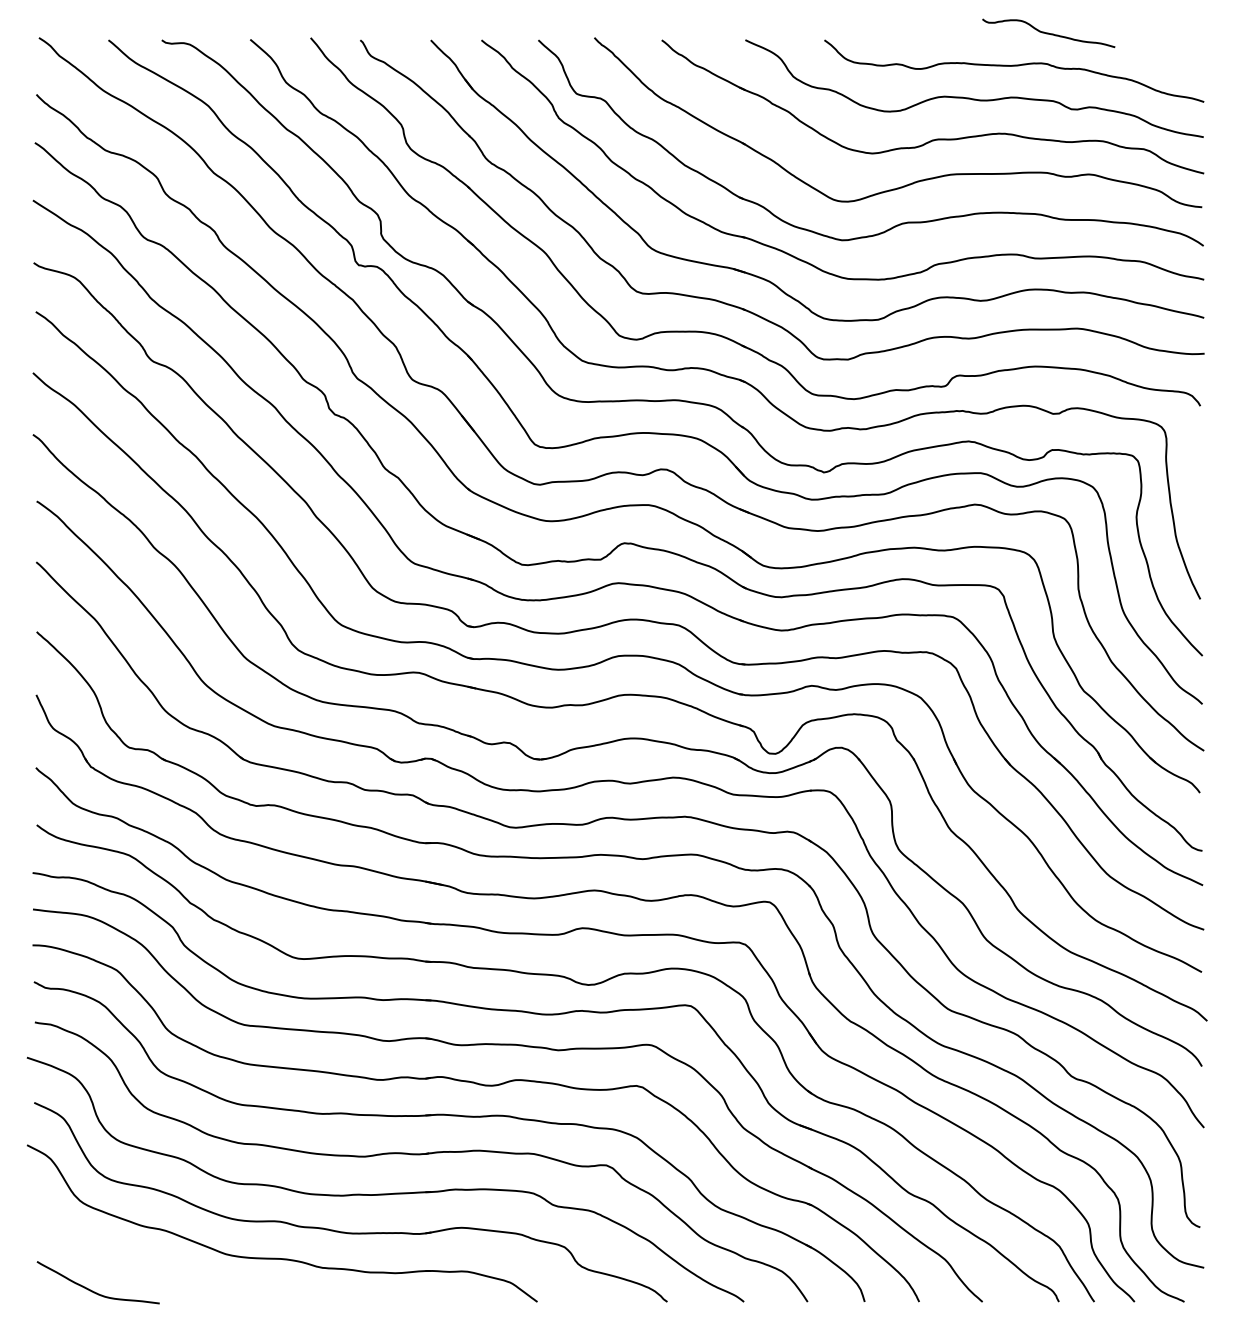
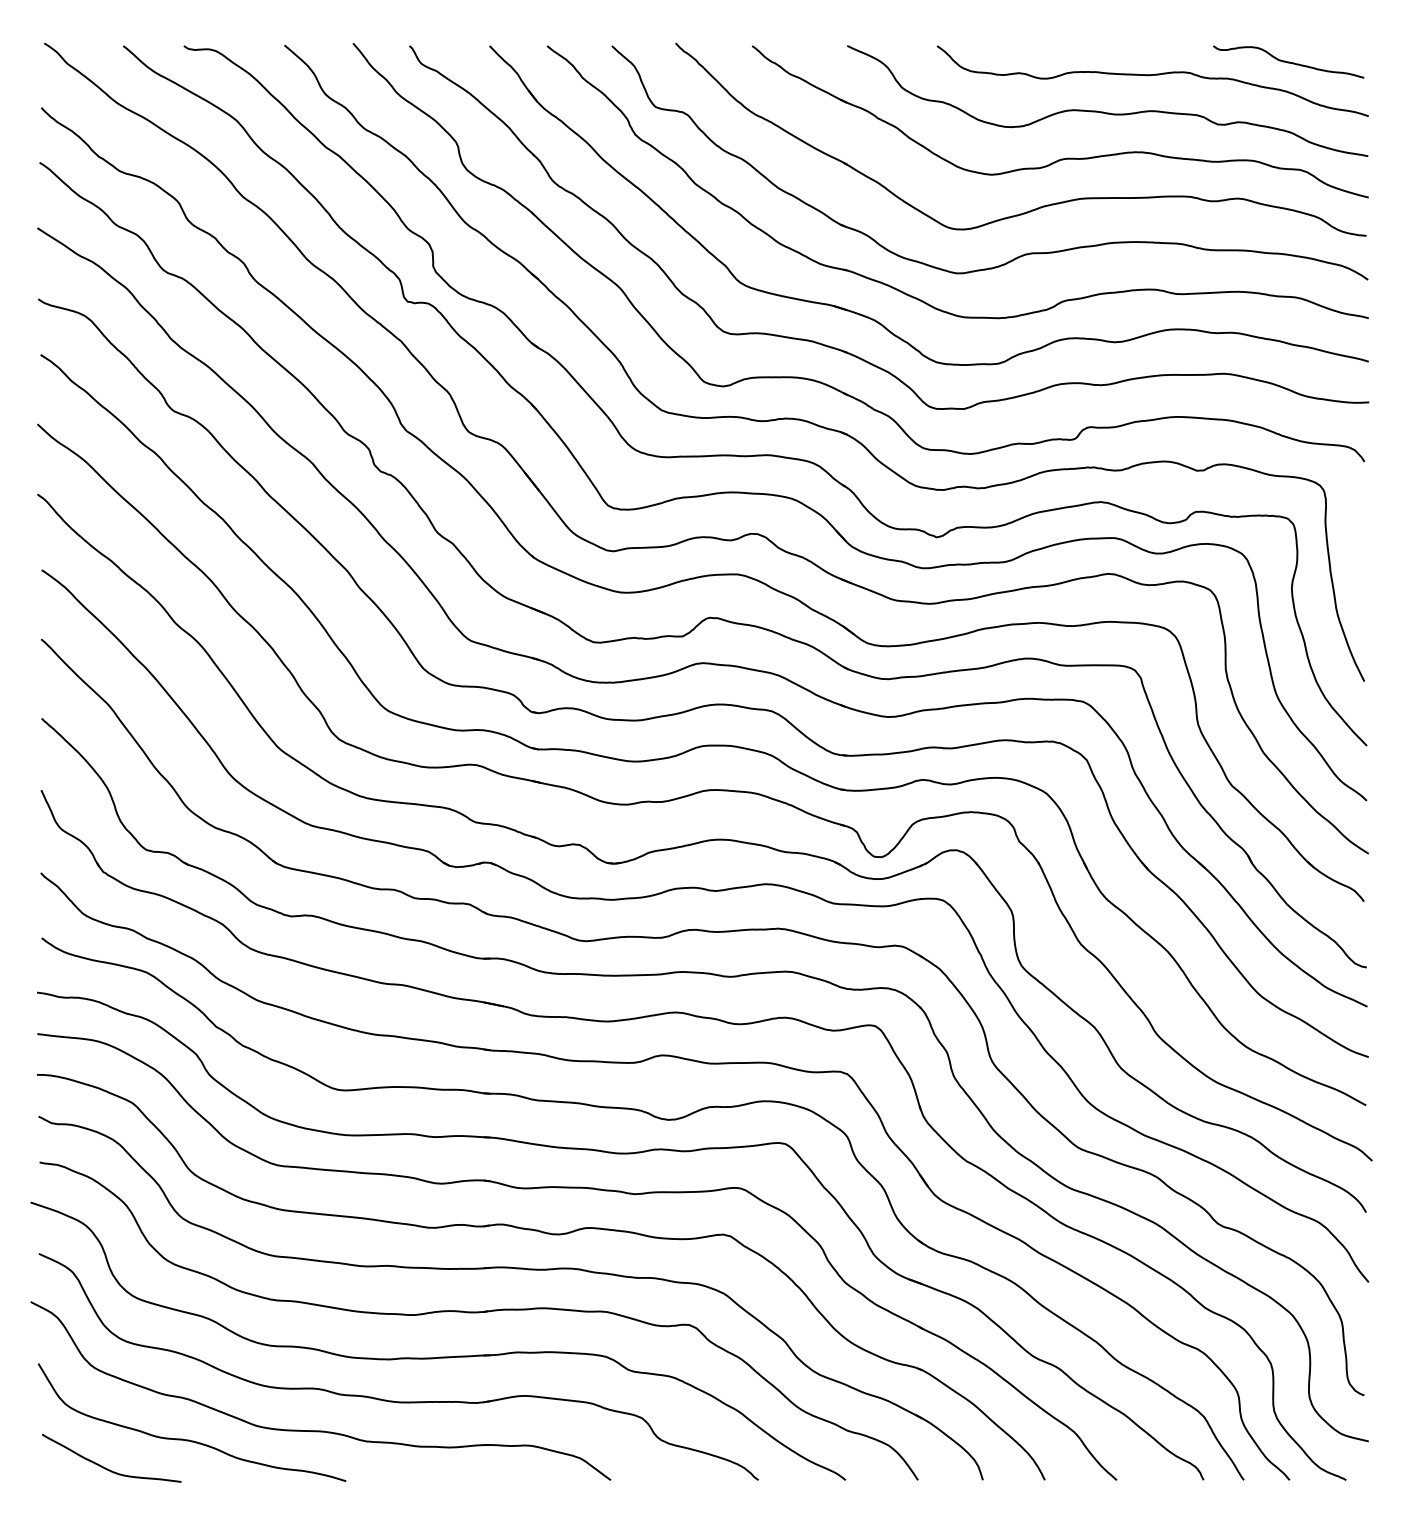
curve: (1048, 32) -> (1288, 61), moved
curve: (163, 1265) -> (185, 1438), added

